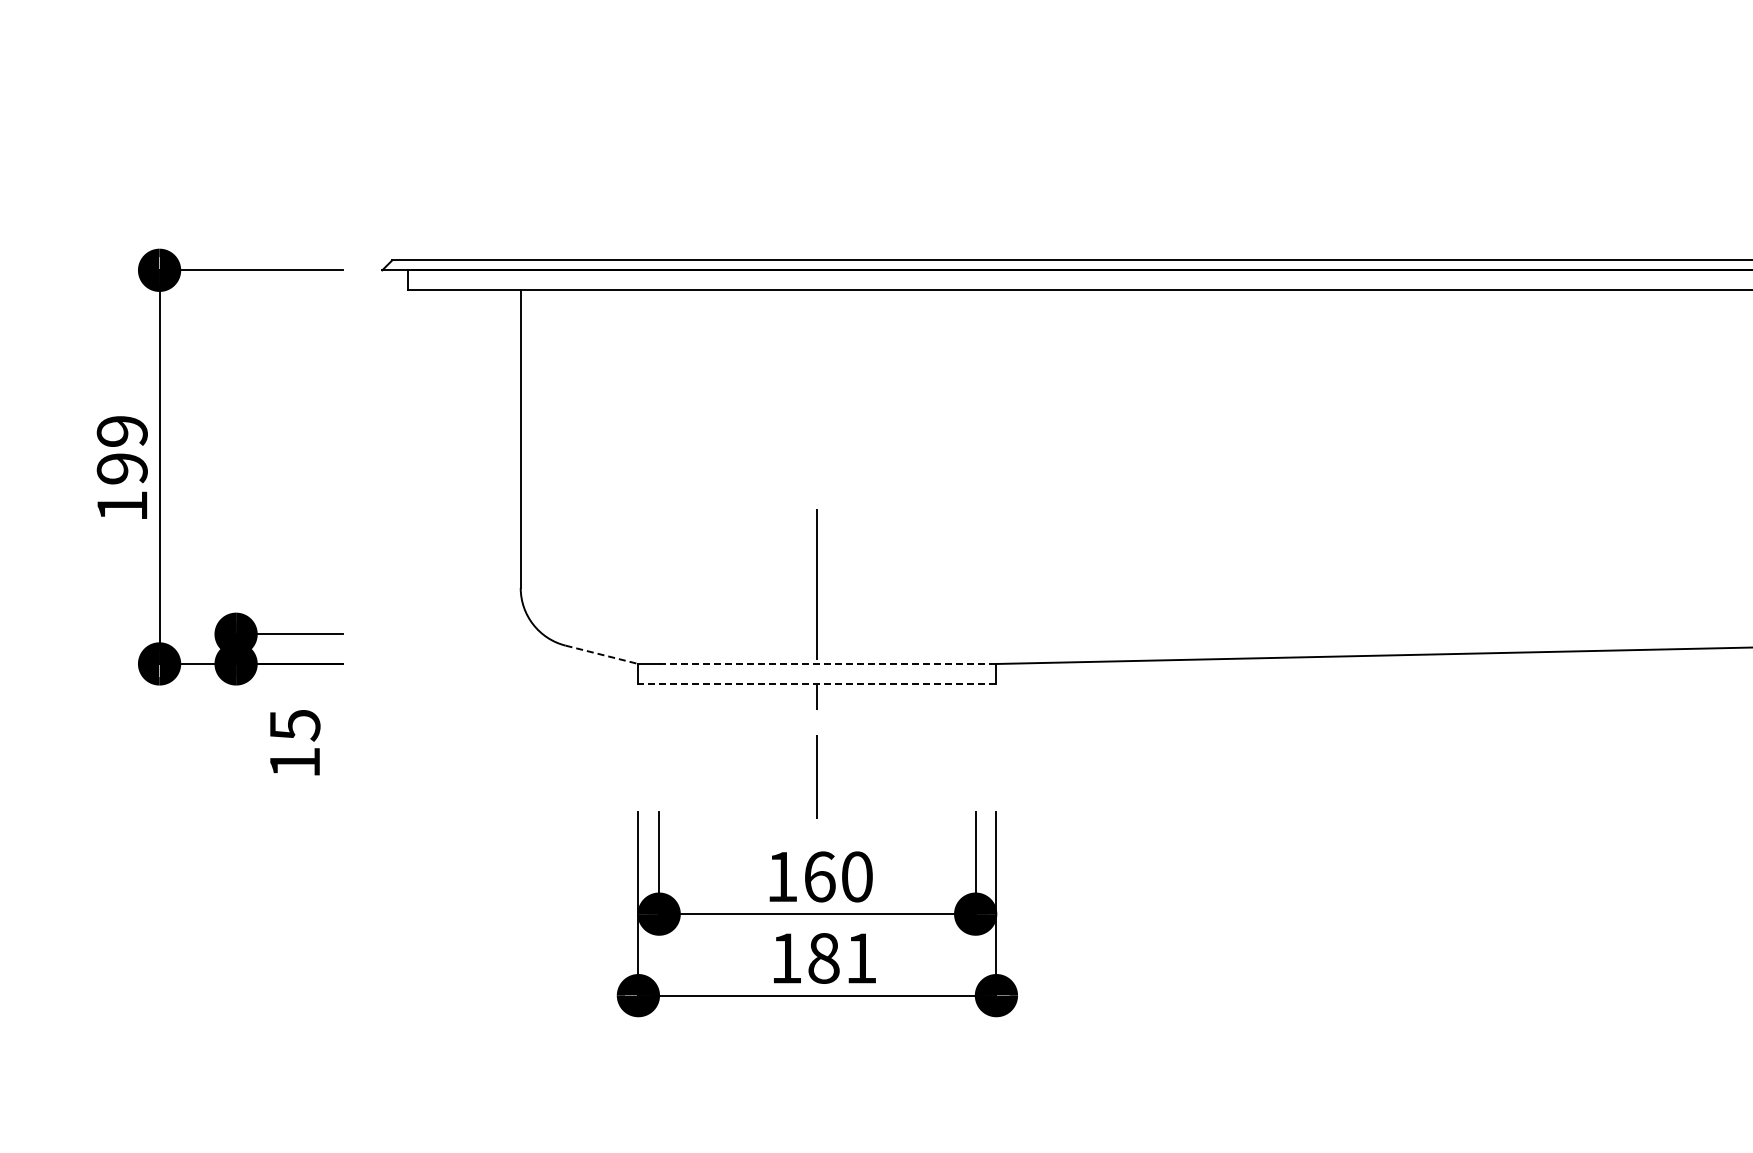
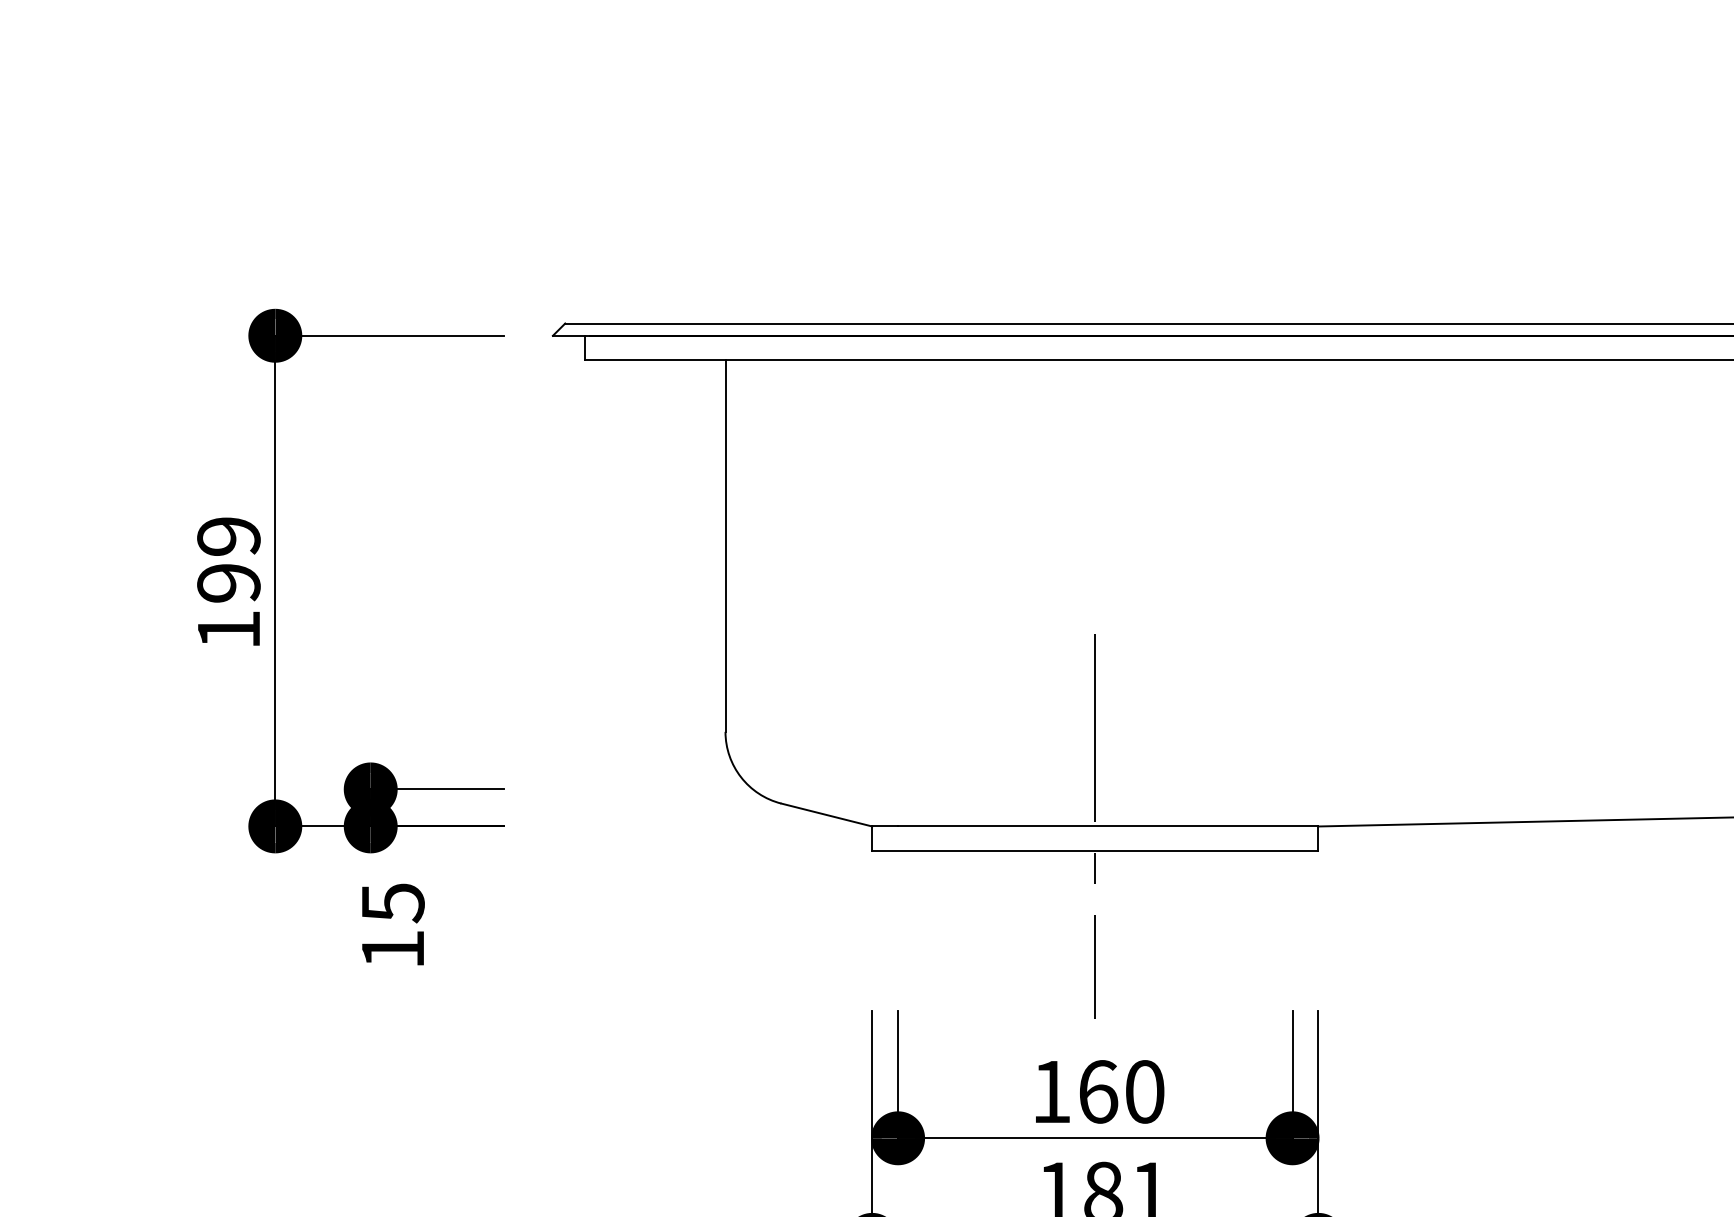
line: (601, 654) -> (826, 814), dashed -> solid
line: (827, 663) -> (1107, 825), dashed -> solid
line: (816, 683) -> (1094, 850), dashed -> solid
text: (295, 742) -> (393, 924), moved

